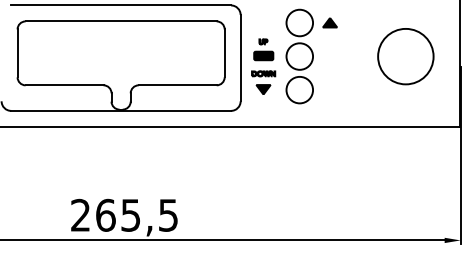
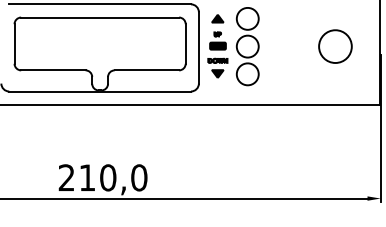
part: (329, 22) -> (217, 18), moved
part: (405, 56) -> (335, 46), size x0.71
text: (137, 214) -> (113, 177), 265,5 -> 210,0

